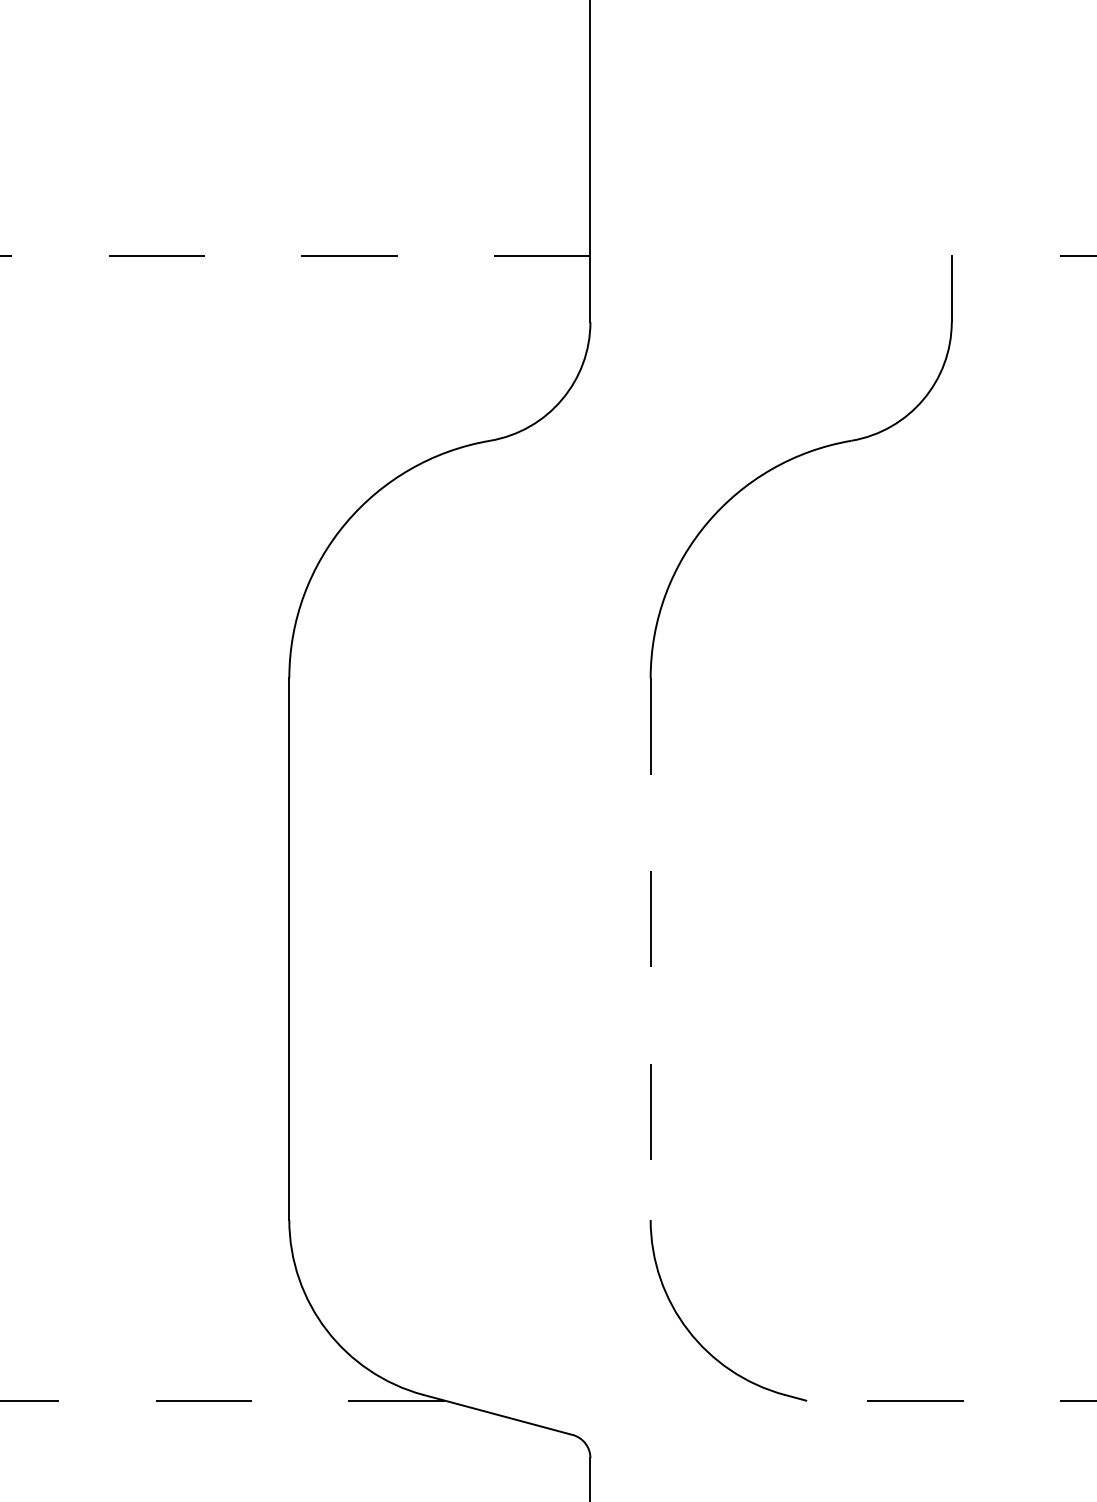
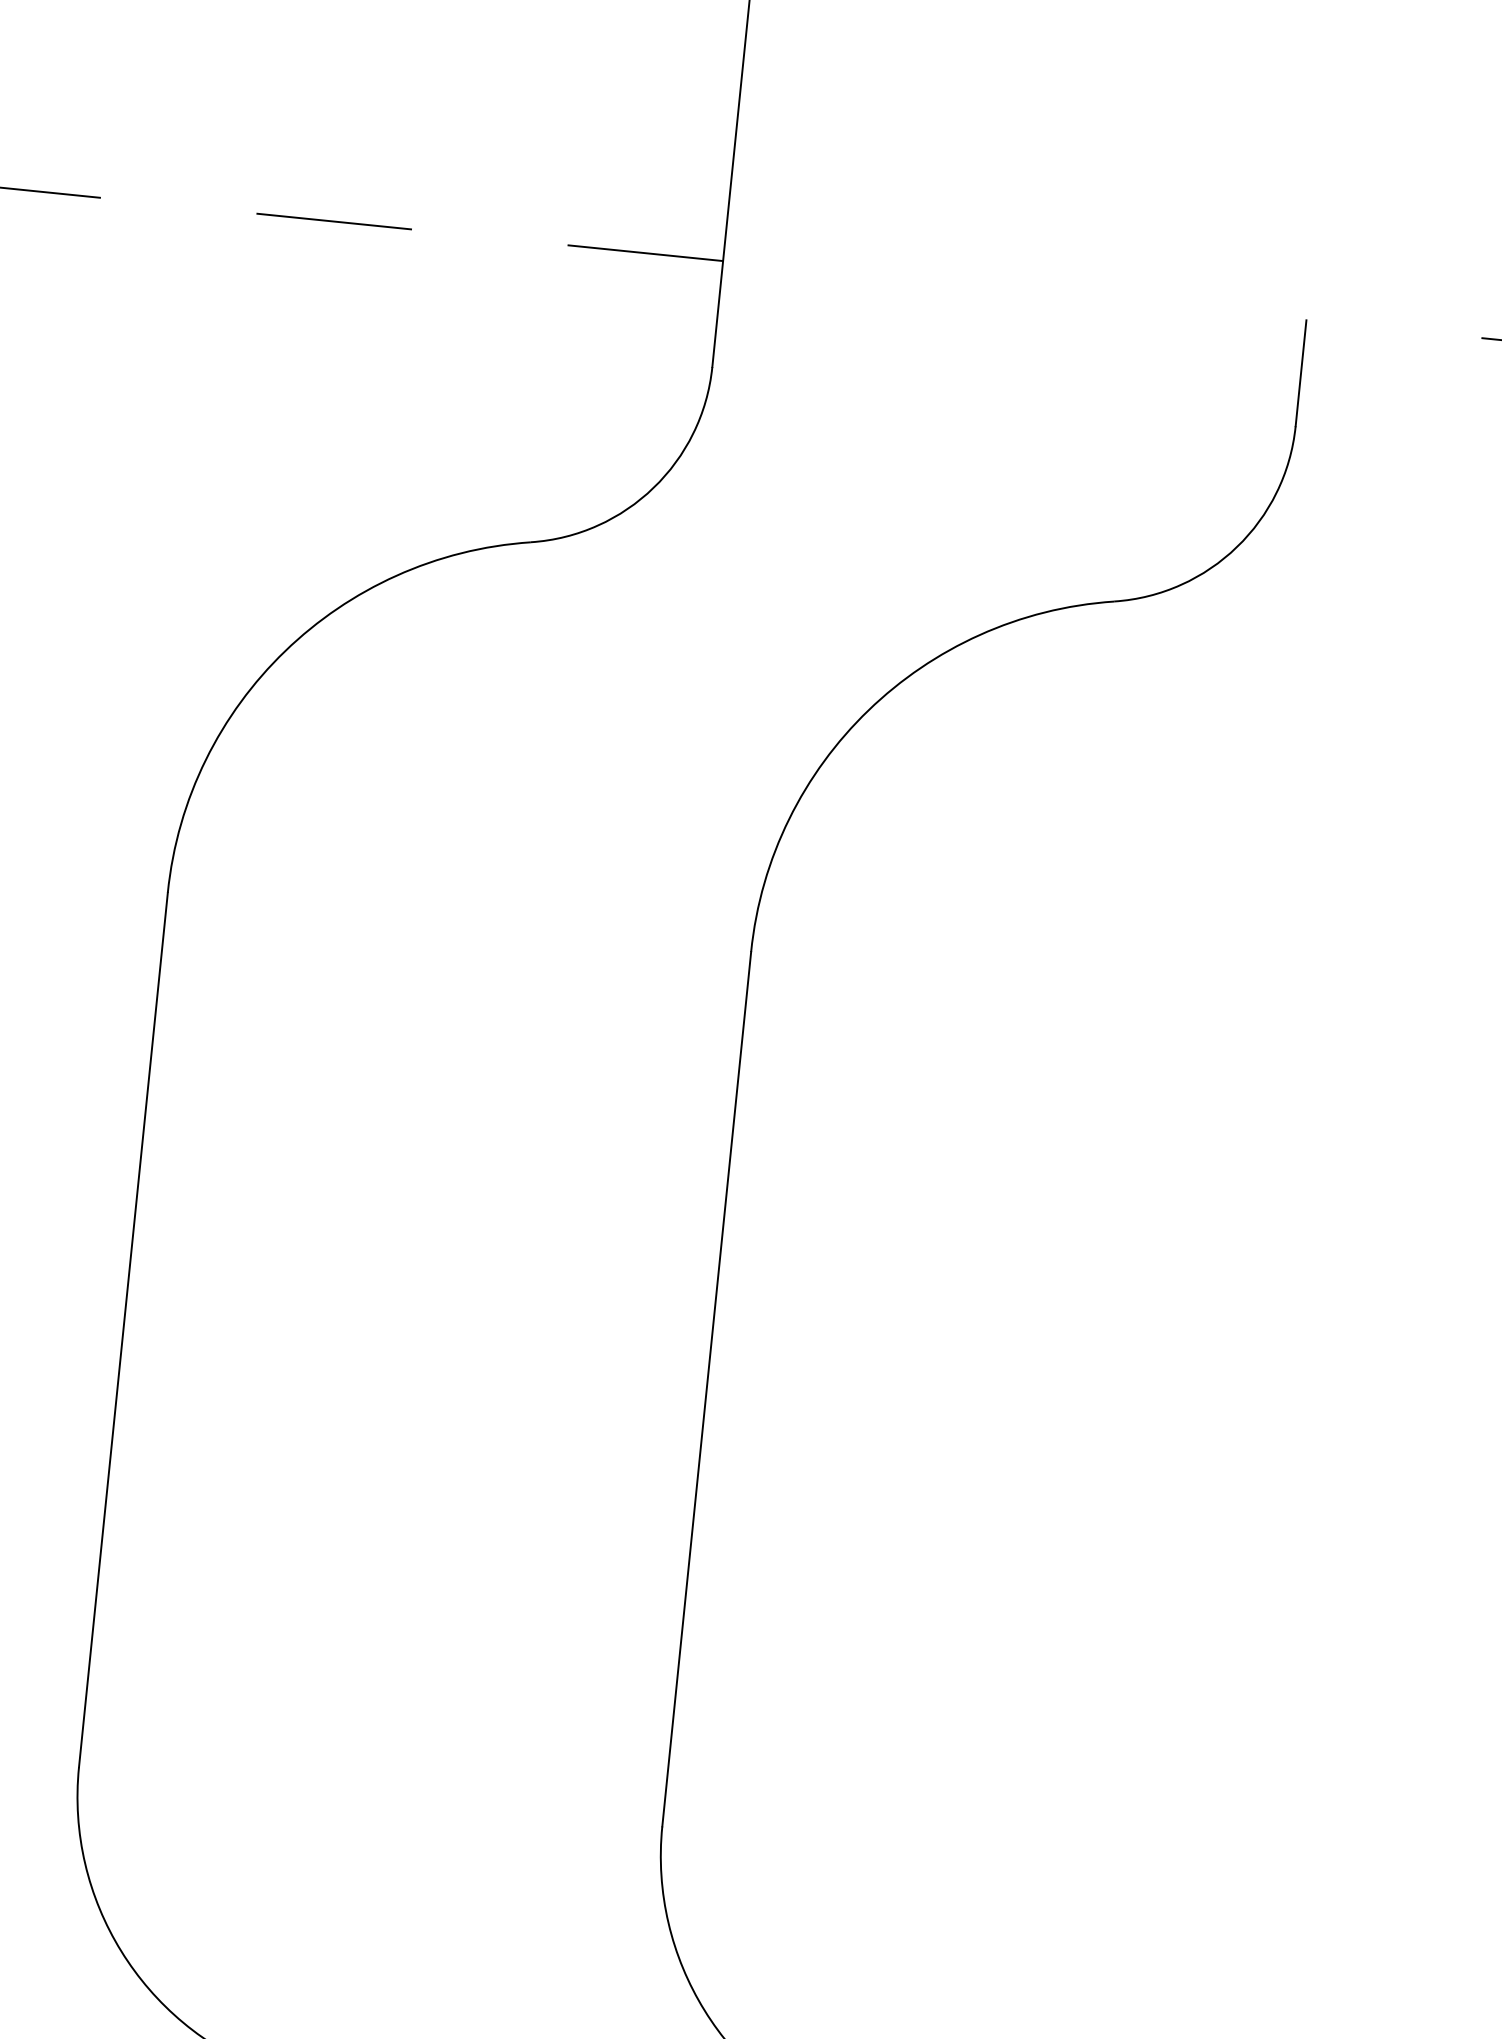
line: (650, 949) -> (706, 1389), dashed -> solid

